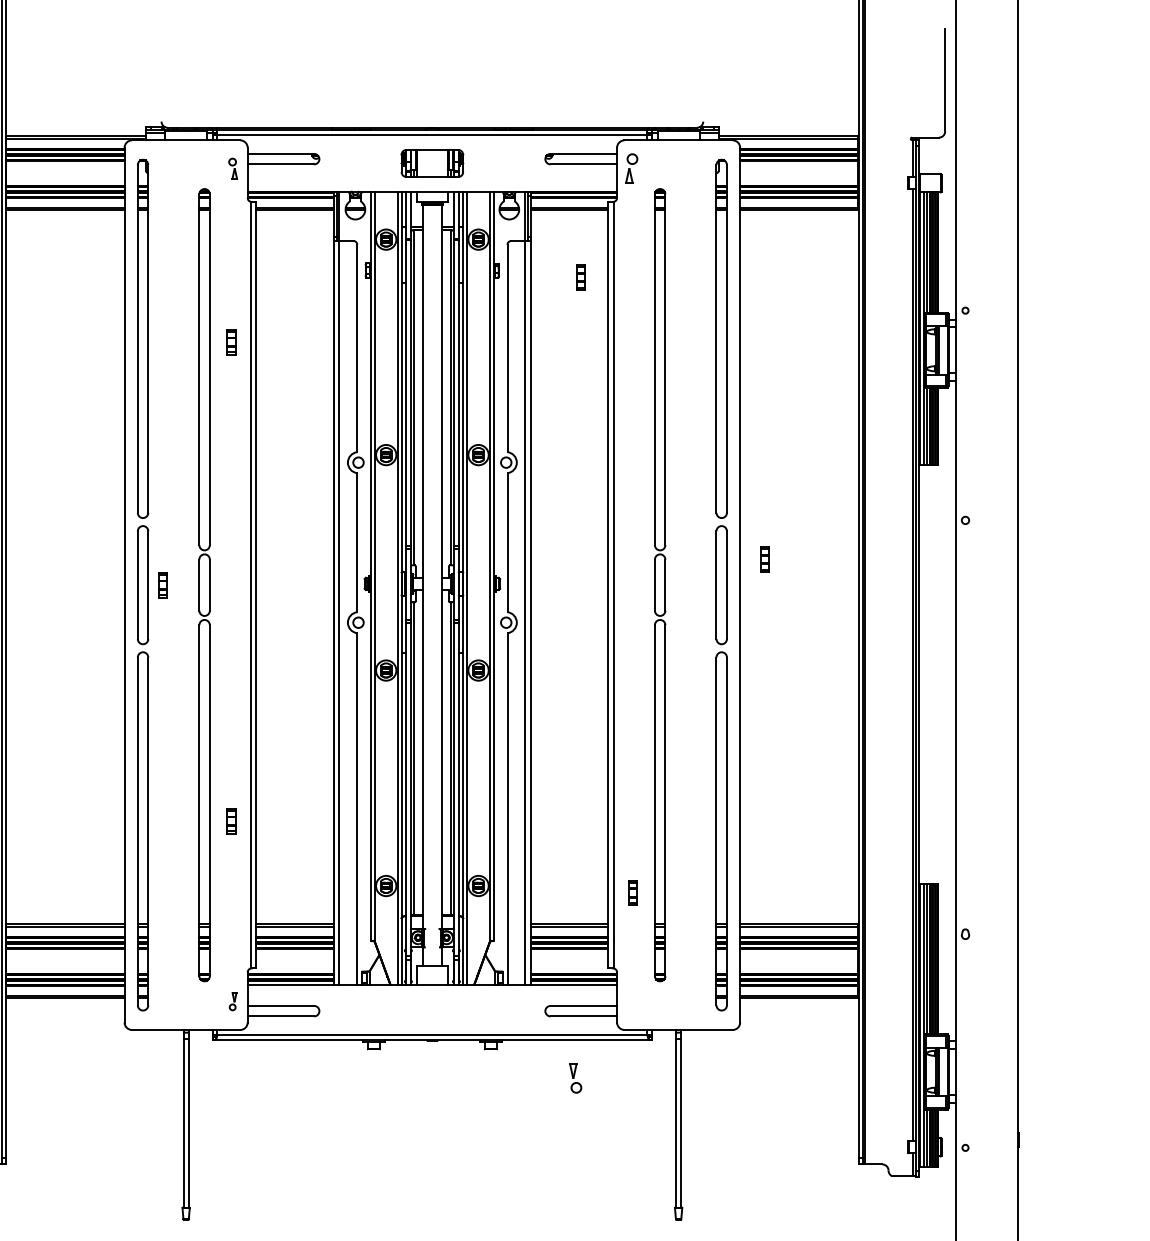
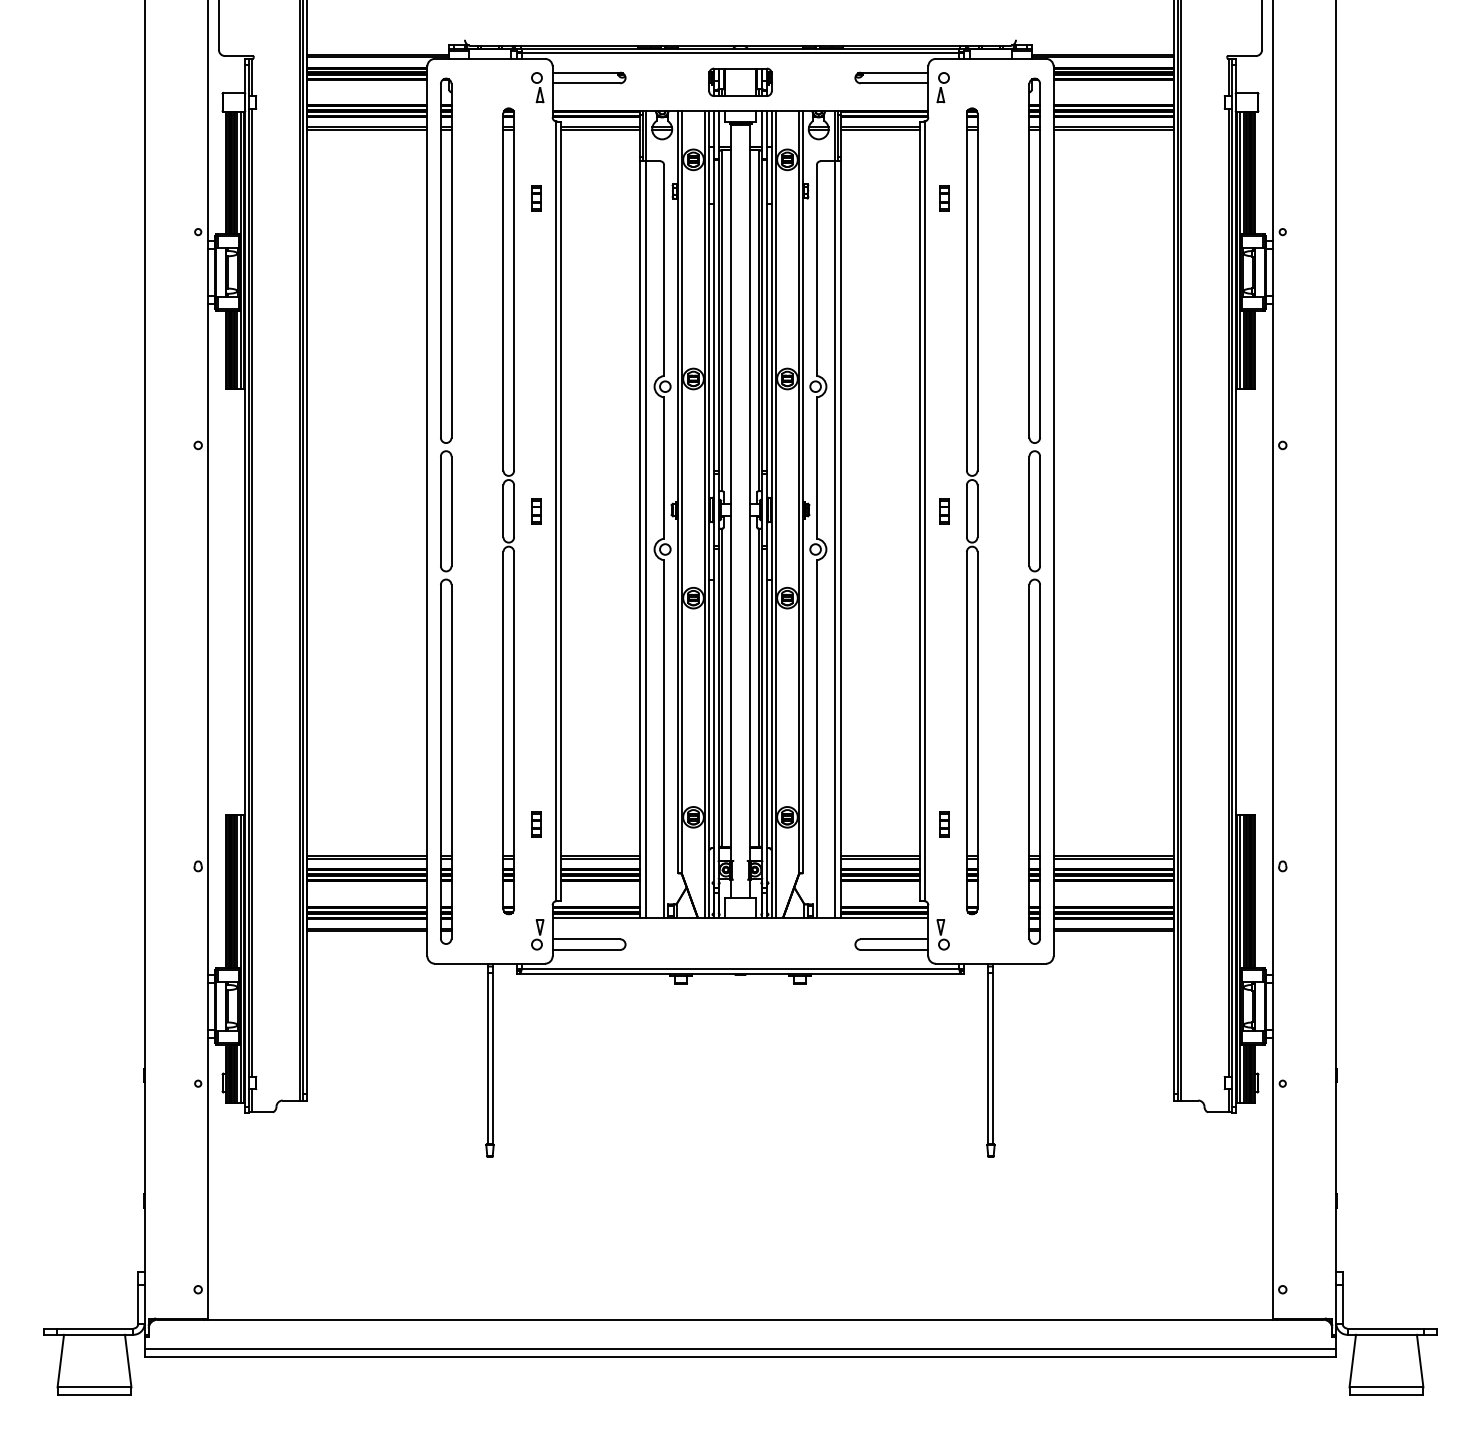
part: (232, 168) -> (537, 87), size x1.43
part: (580, 277) -> (944, 198), moved
part: (231, 342) -> (536, 198), moved
part: (764, 559) -> (944, 511), moved
part: (163, 585) -> (536, 511), moved
part: (231, 821) -> (536, 824), moved
part: (232, 1001) -> (537, 934), size x1.67
part: (574, 1077) -> (942, 934), moved

